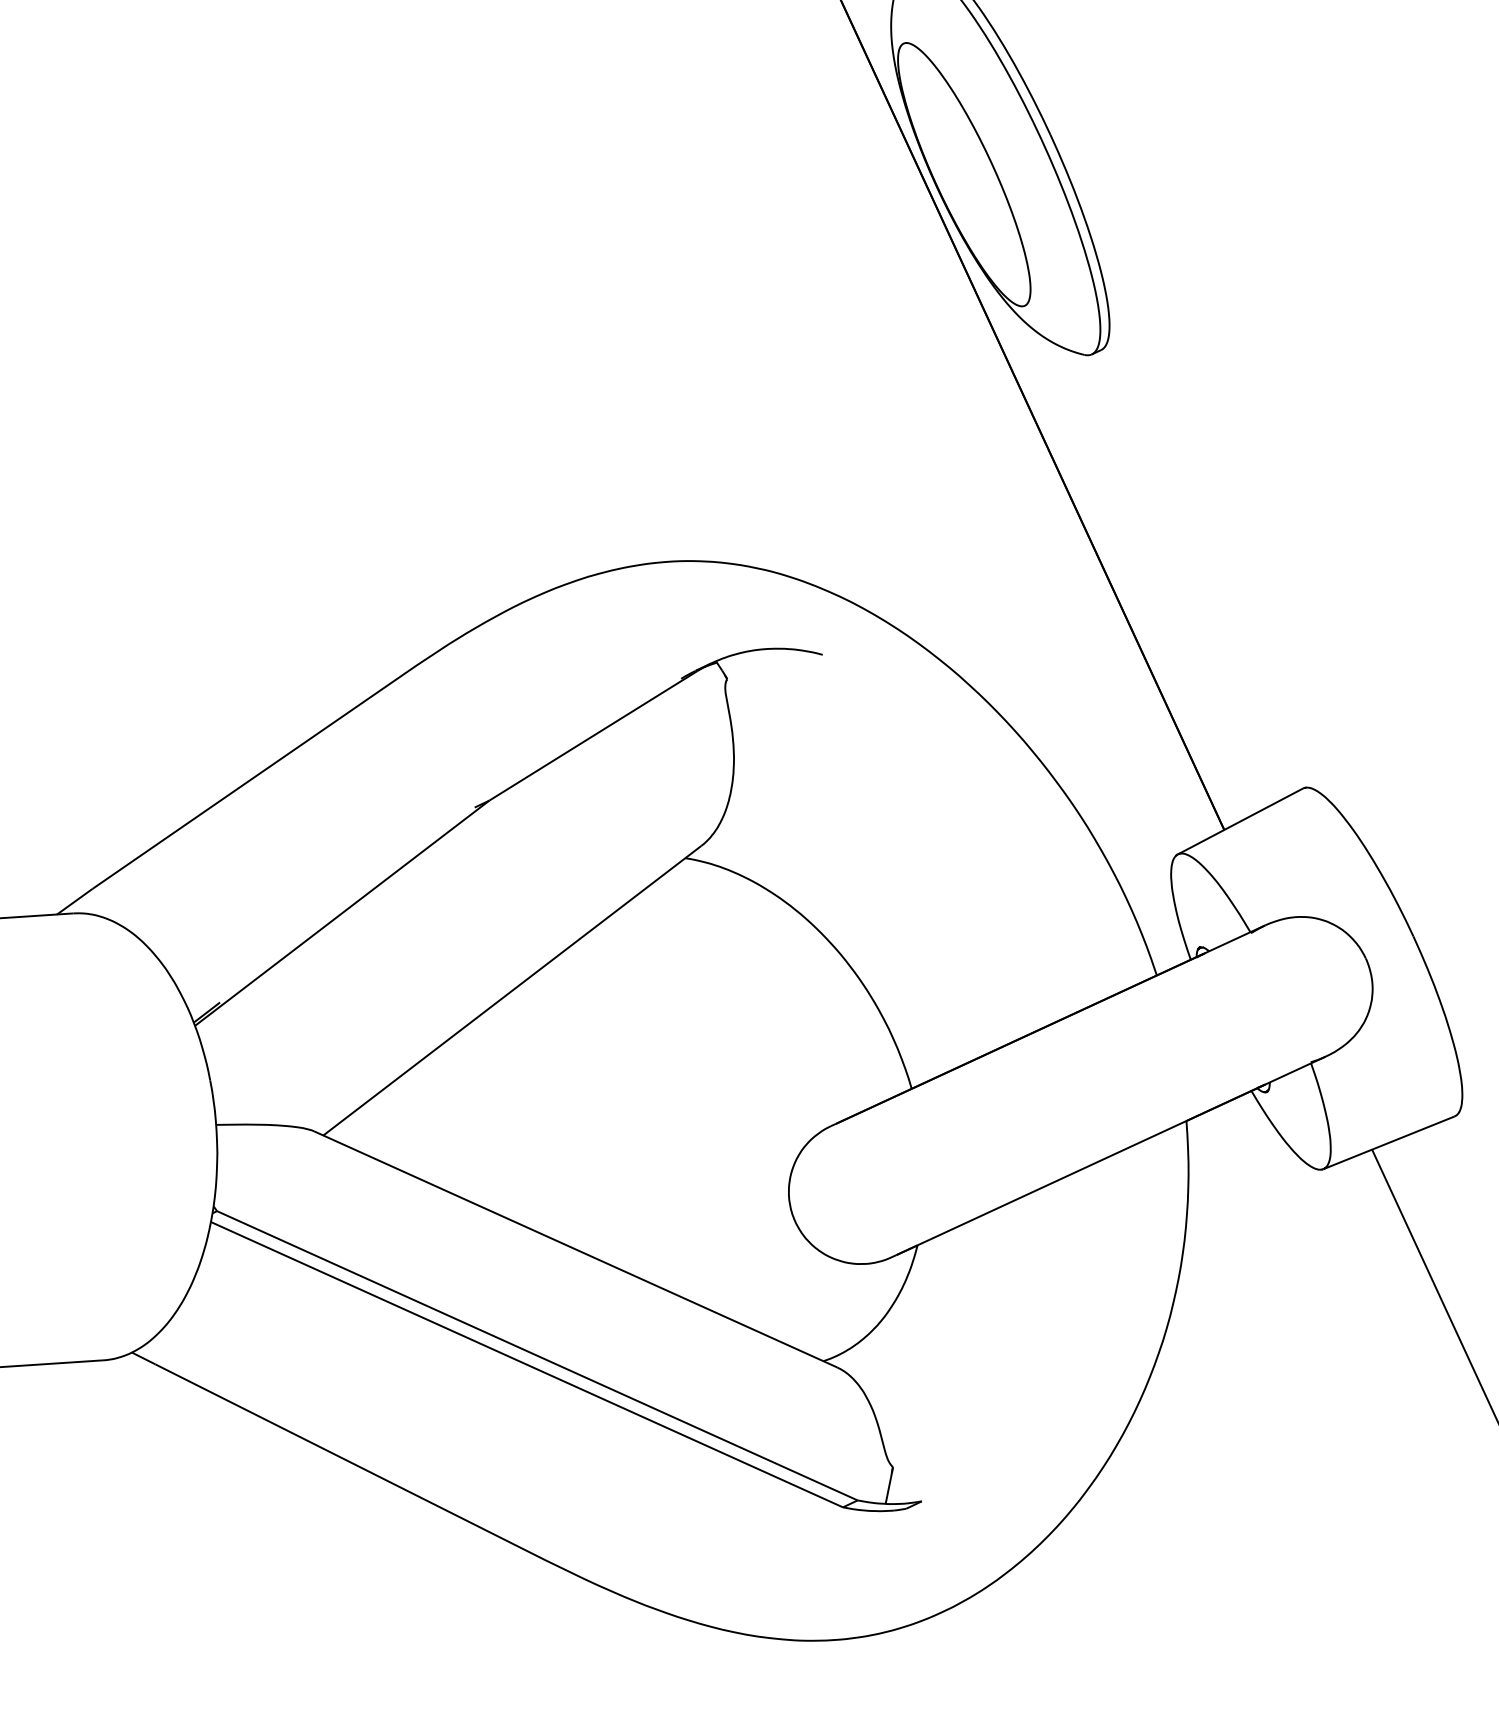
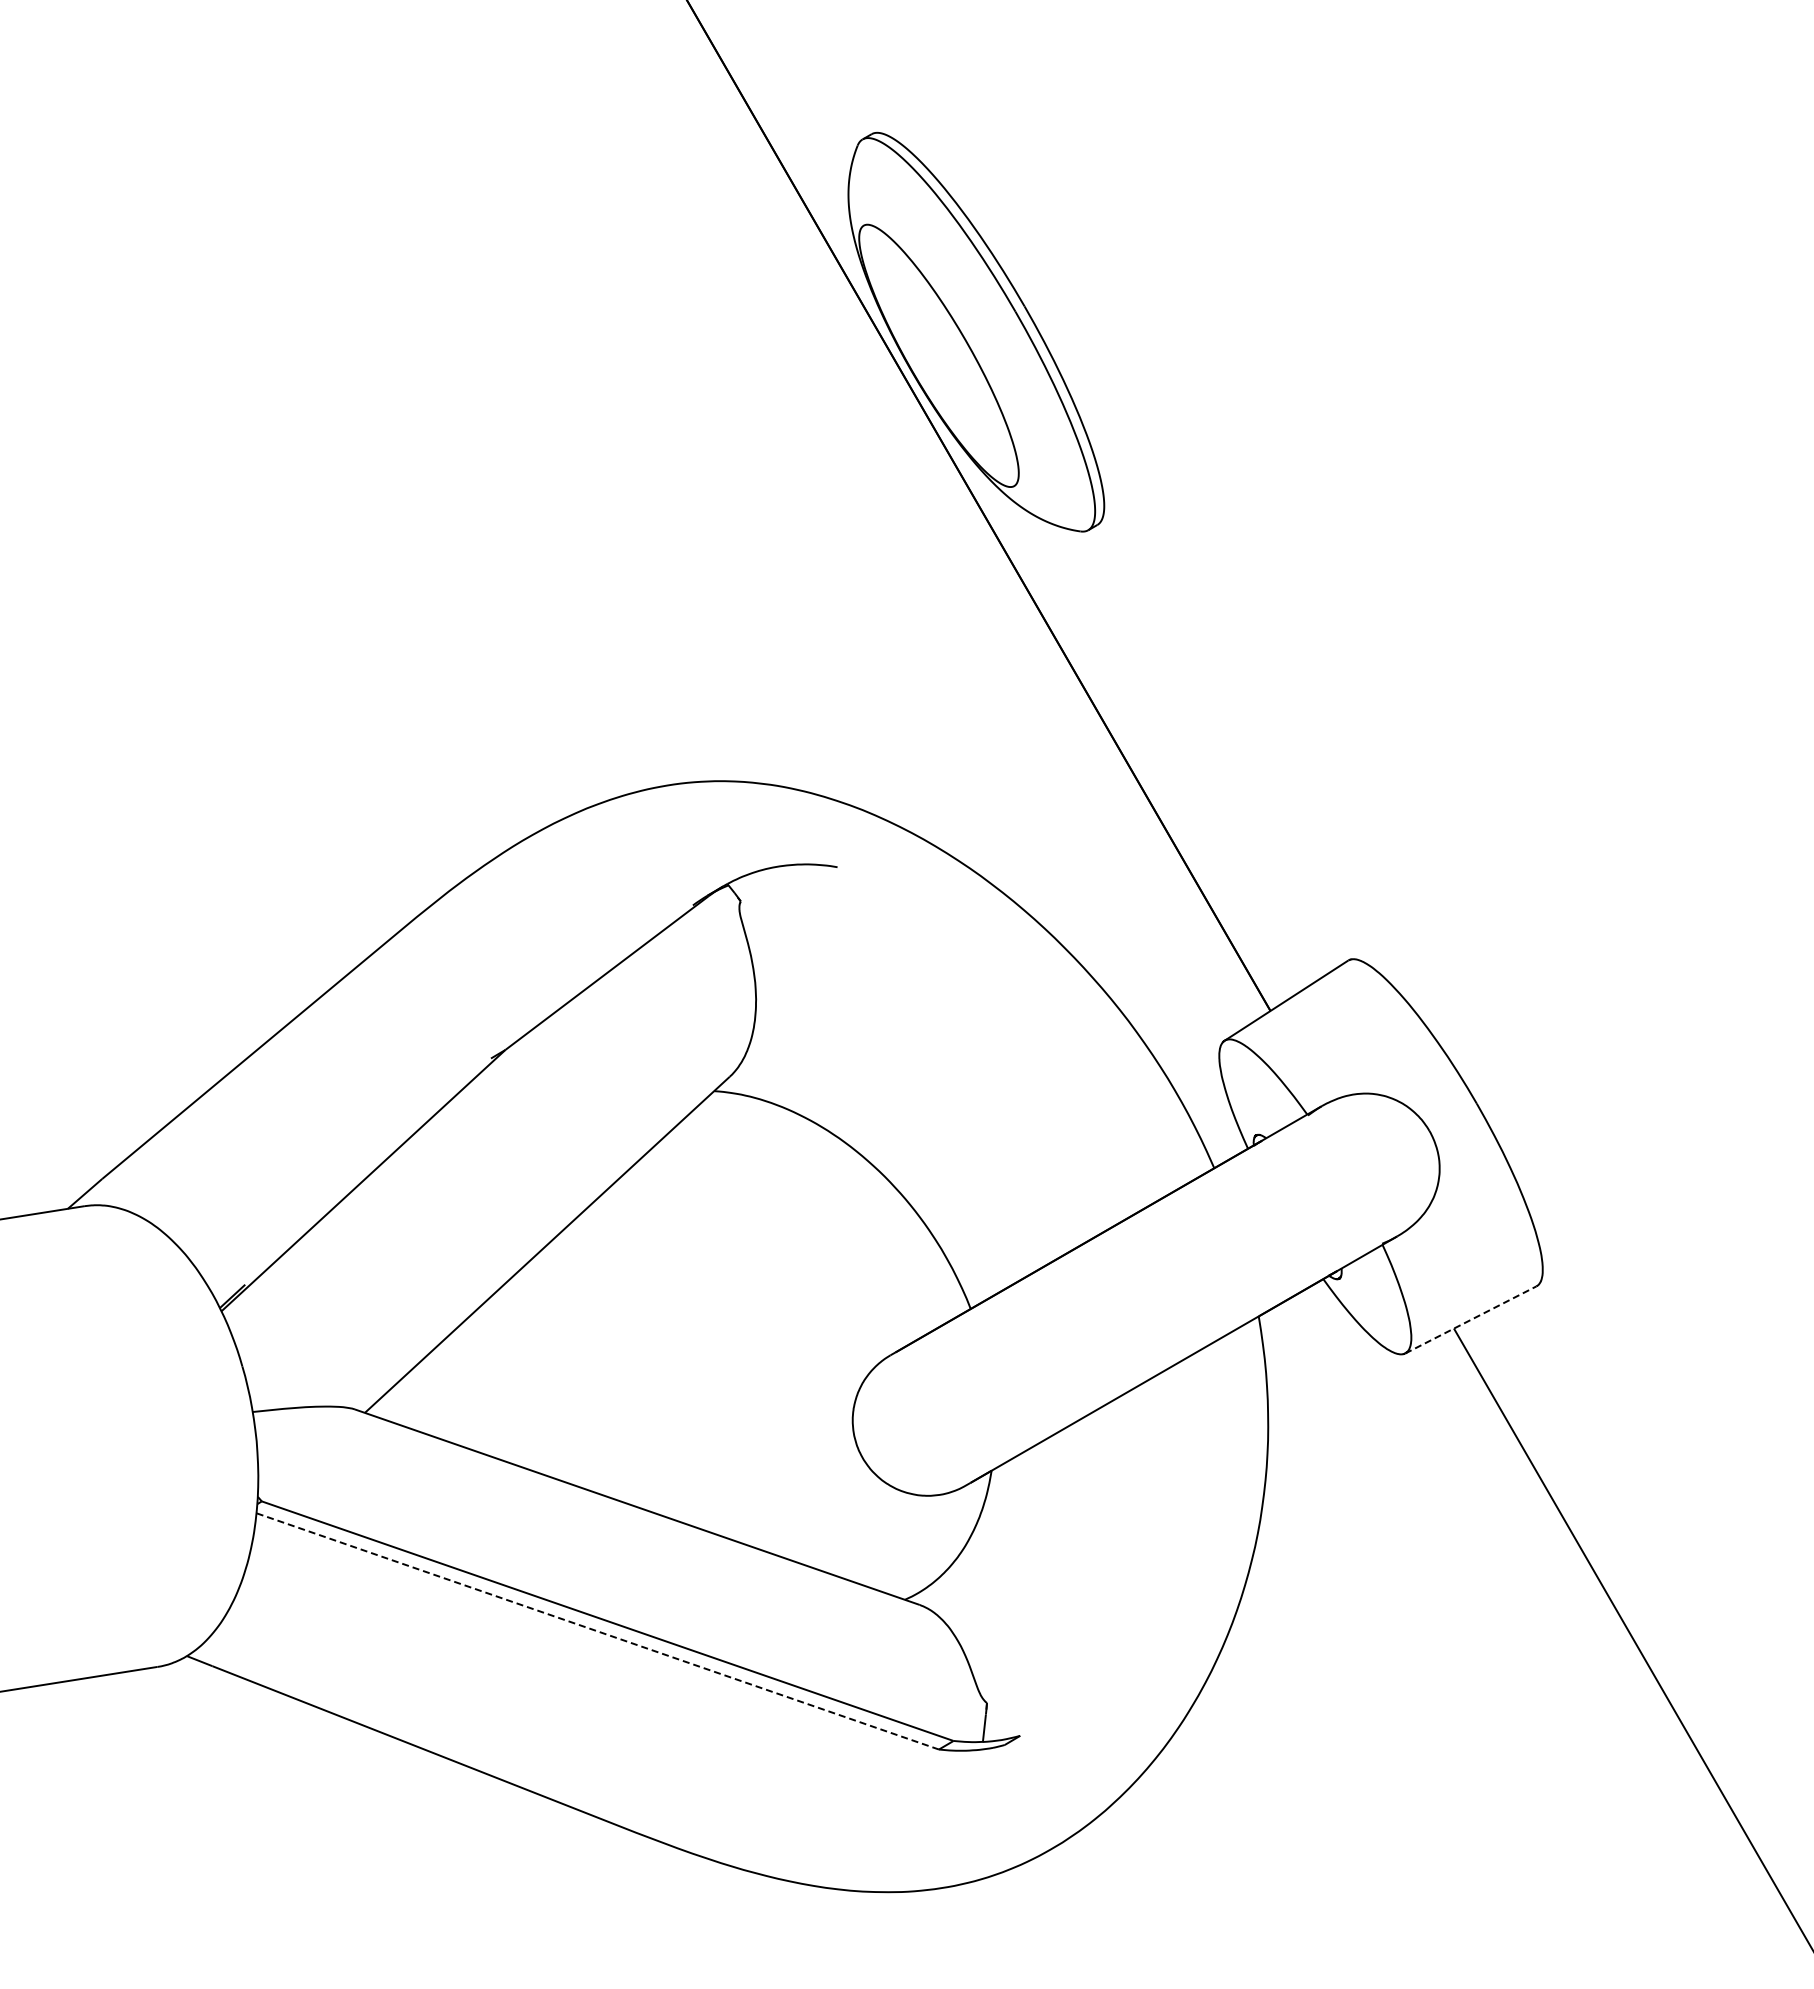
line: (1388, 1142) -> (1470, 1319), solid -> dashed
line: (526, 1364) -> (597, 1631), solid -> dashed

